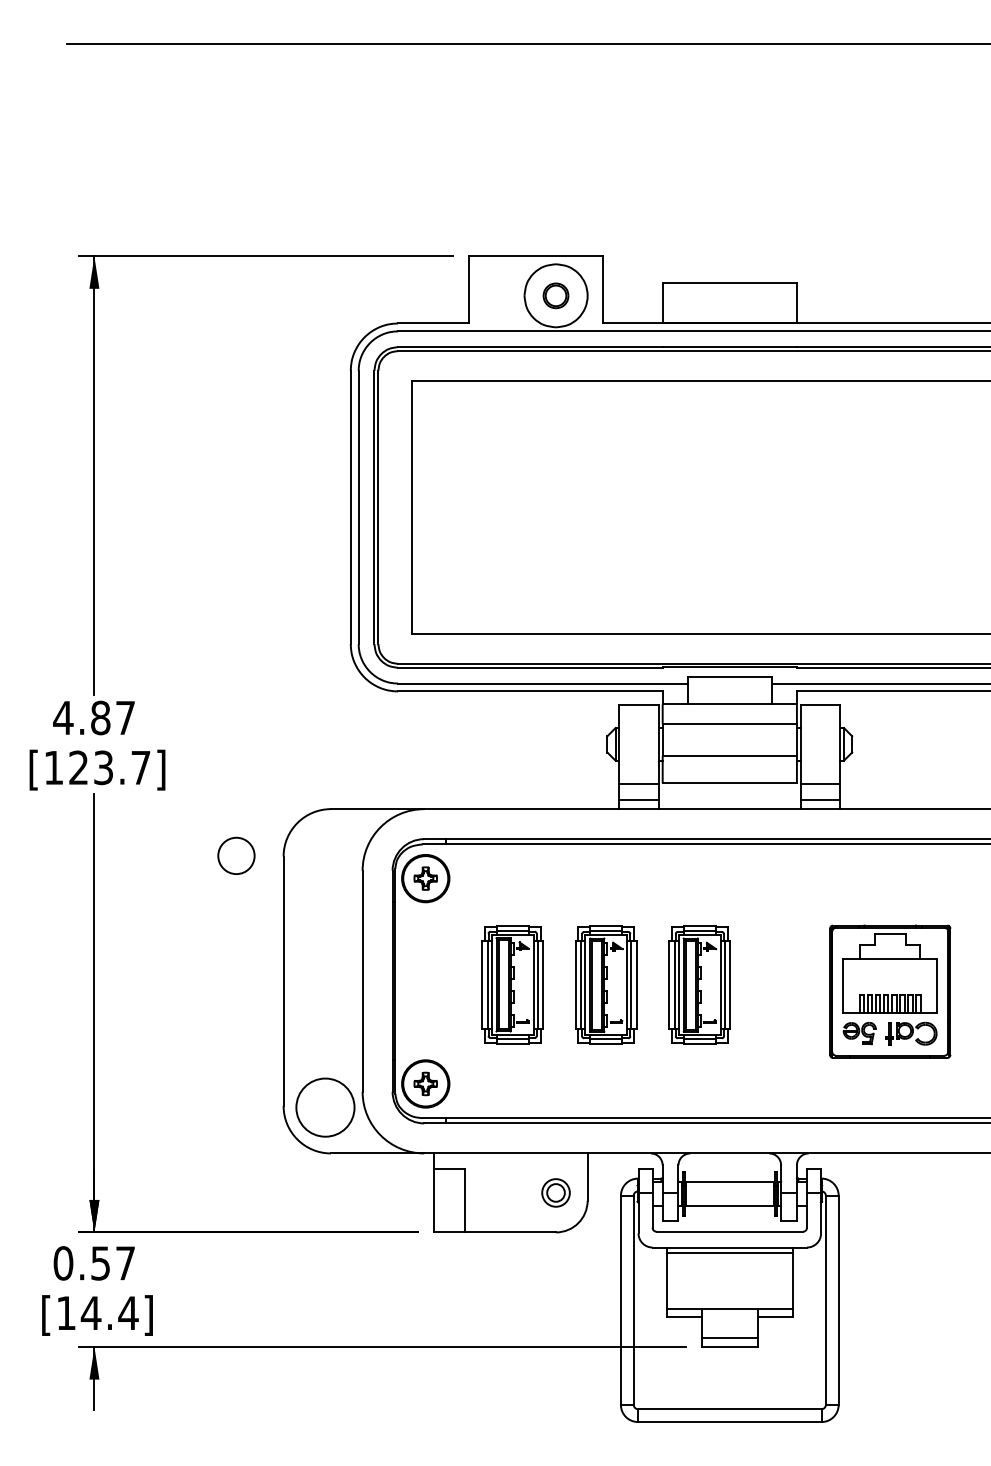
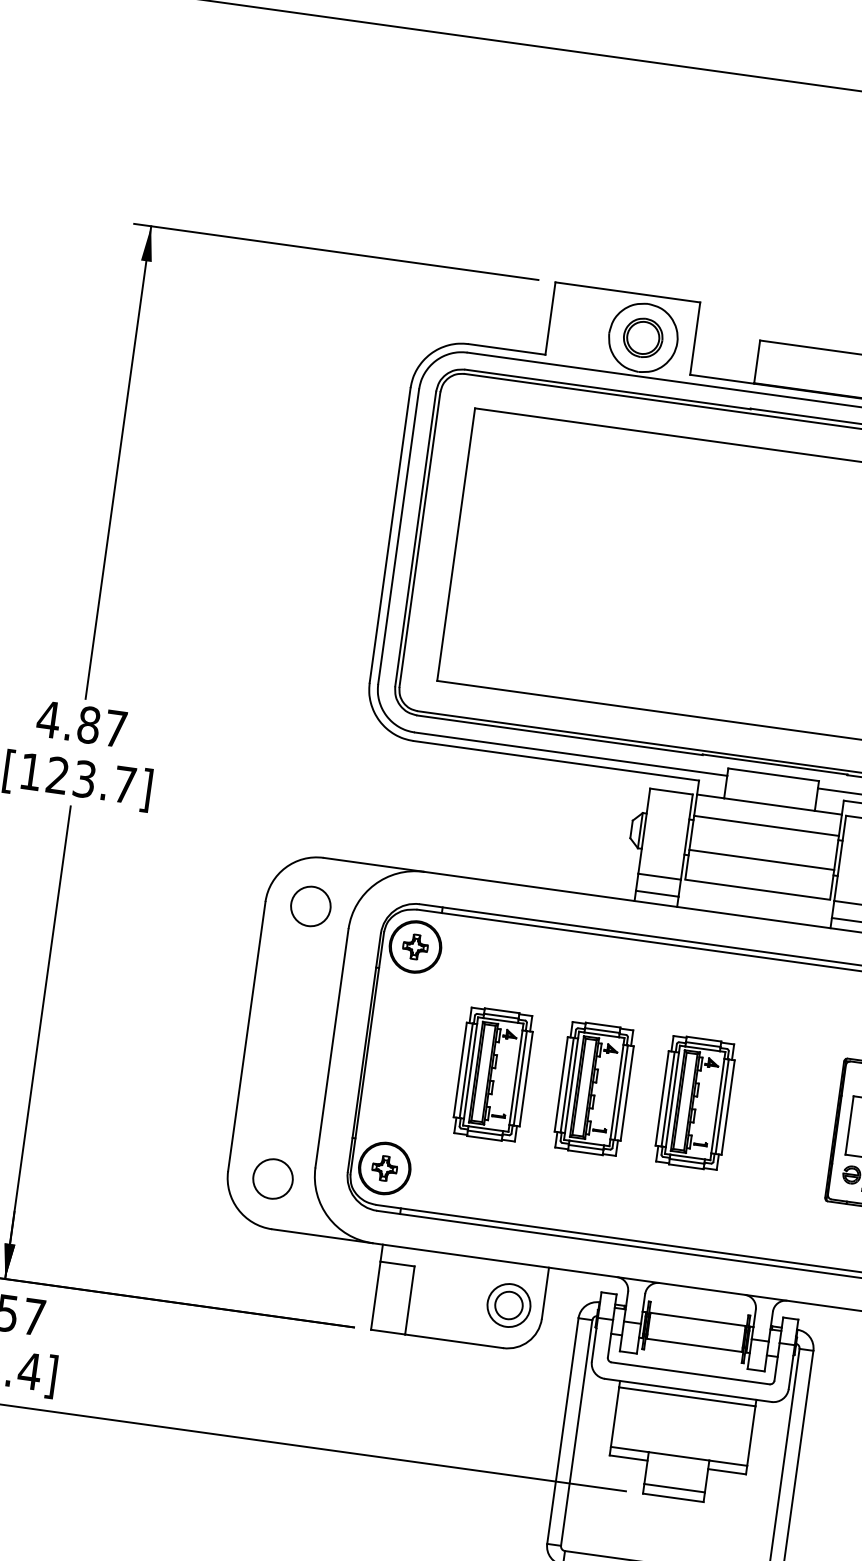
part: (555, 295) -> (642, 337), size x1.43
circle: (236, 855) -> (310, 905), moved
circle: (325, 1107) -> (273, 1178), size x0.62
part: (555, 1192) -> (508, 1304), size x1.43

